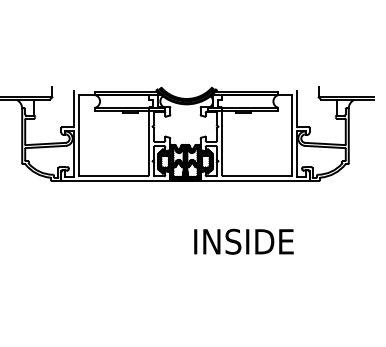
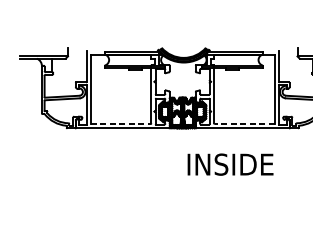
line: (113, 175) -> (120, 123), solid -> dashed
line: (257, 175) -> (244, 123), solid -> dashed
text: (243, 241) -> (230, 164), moved

